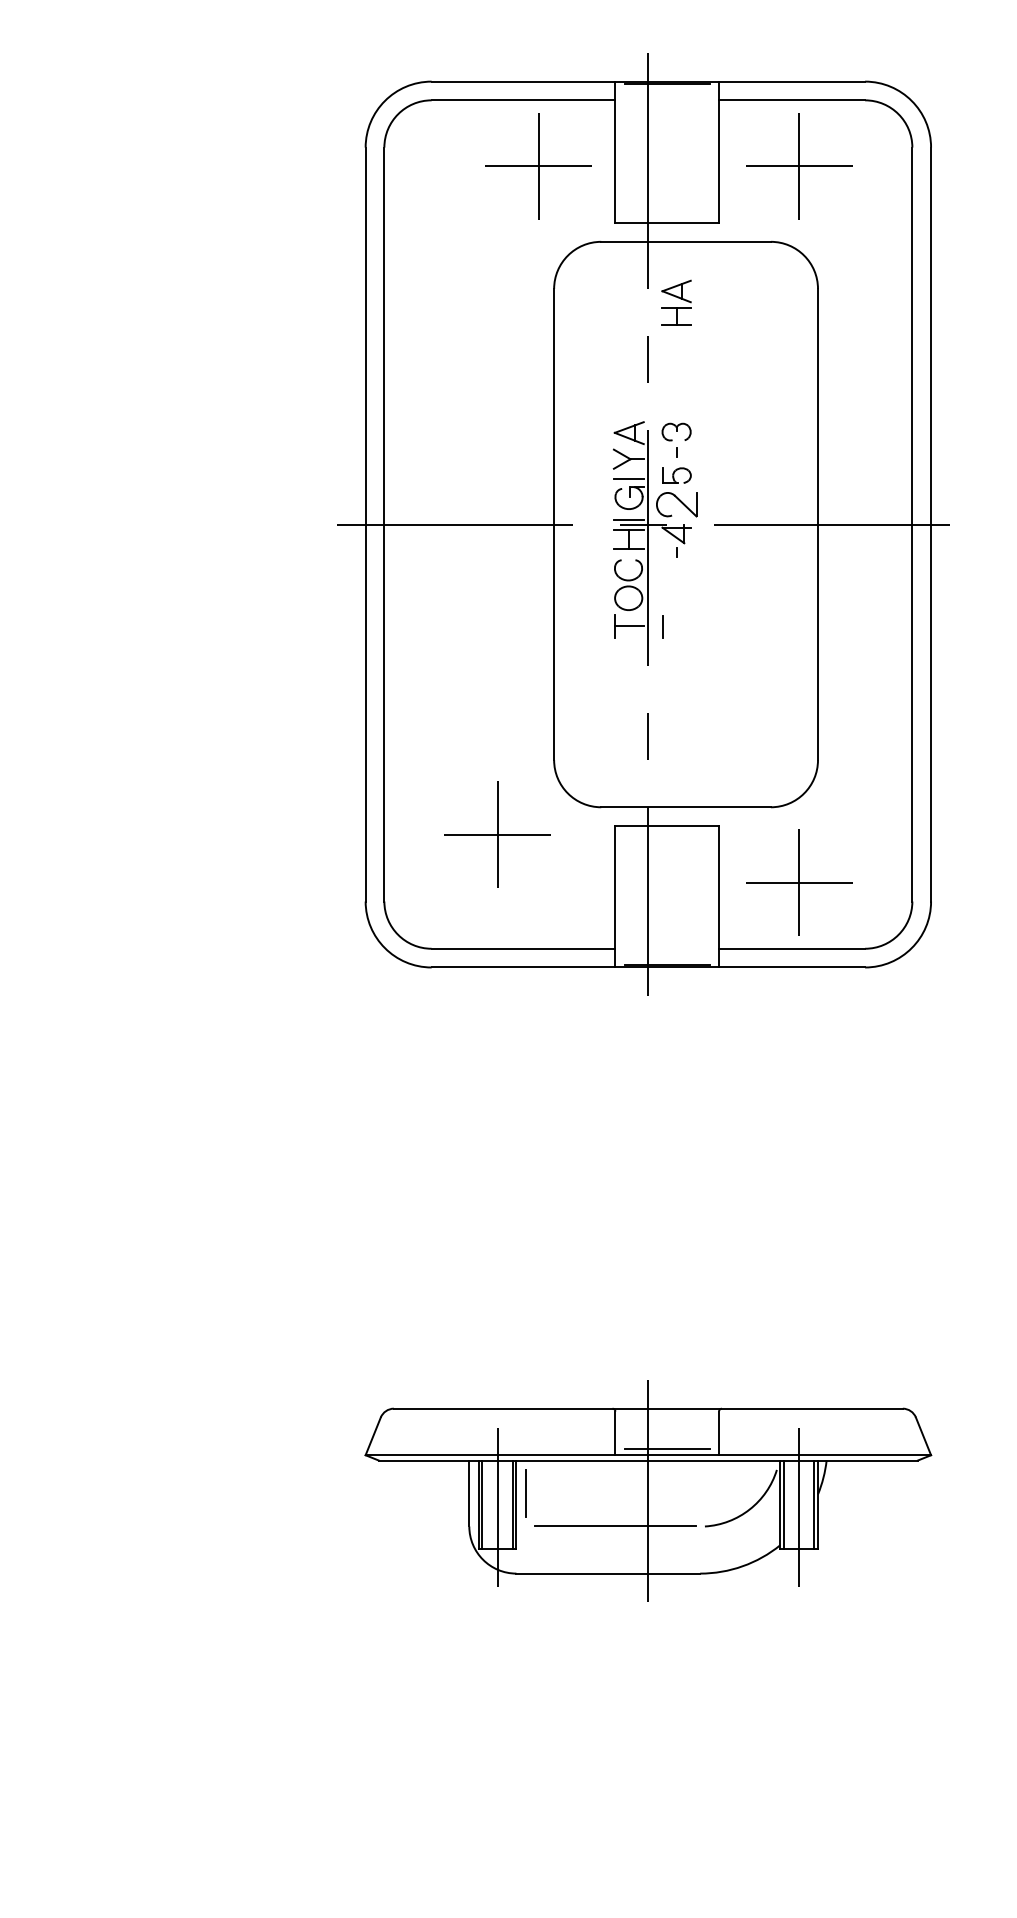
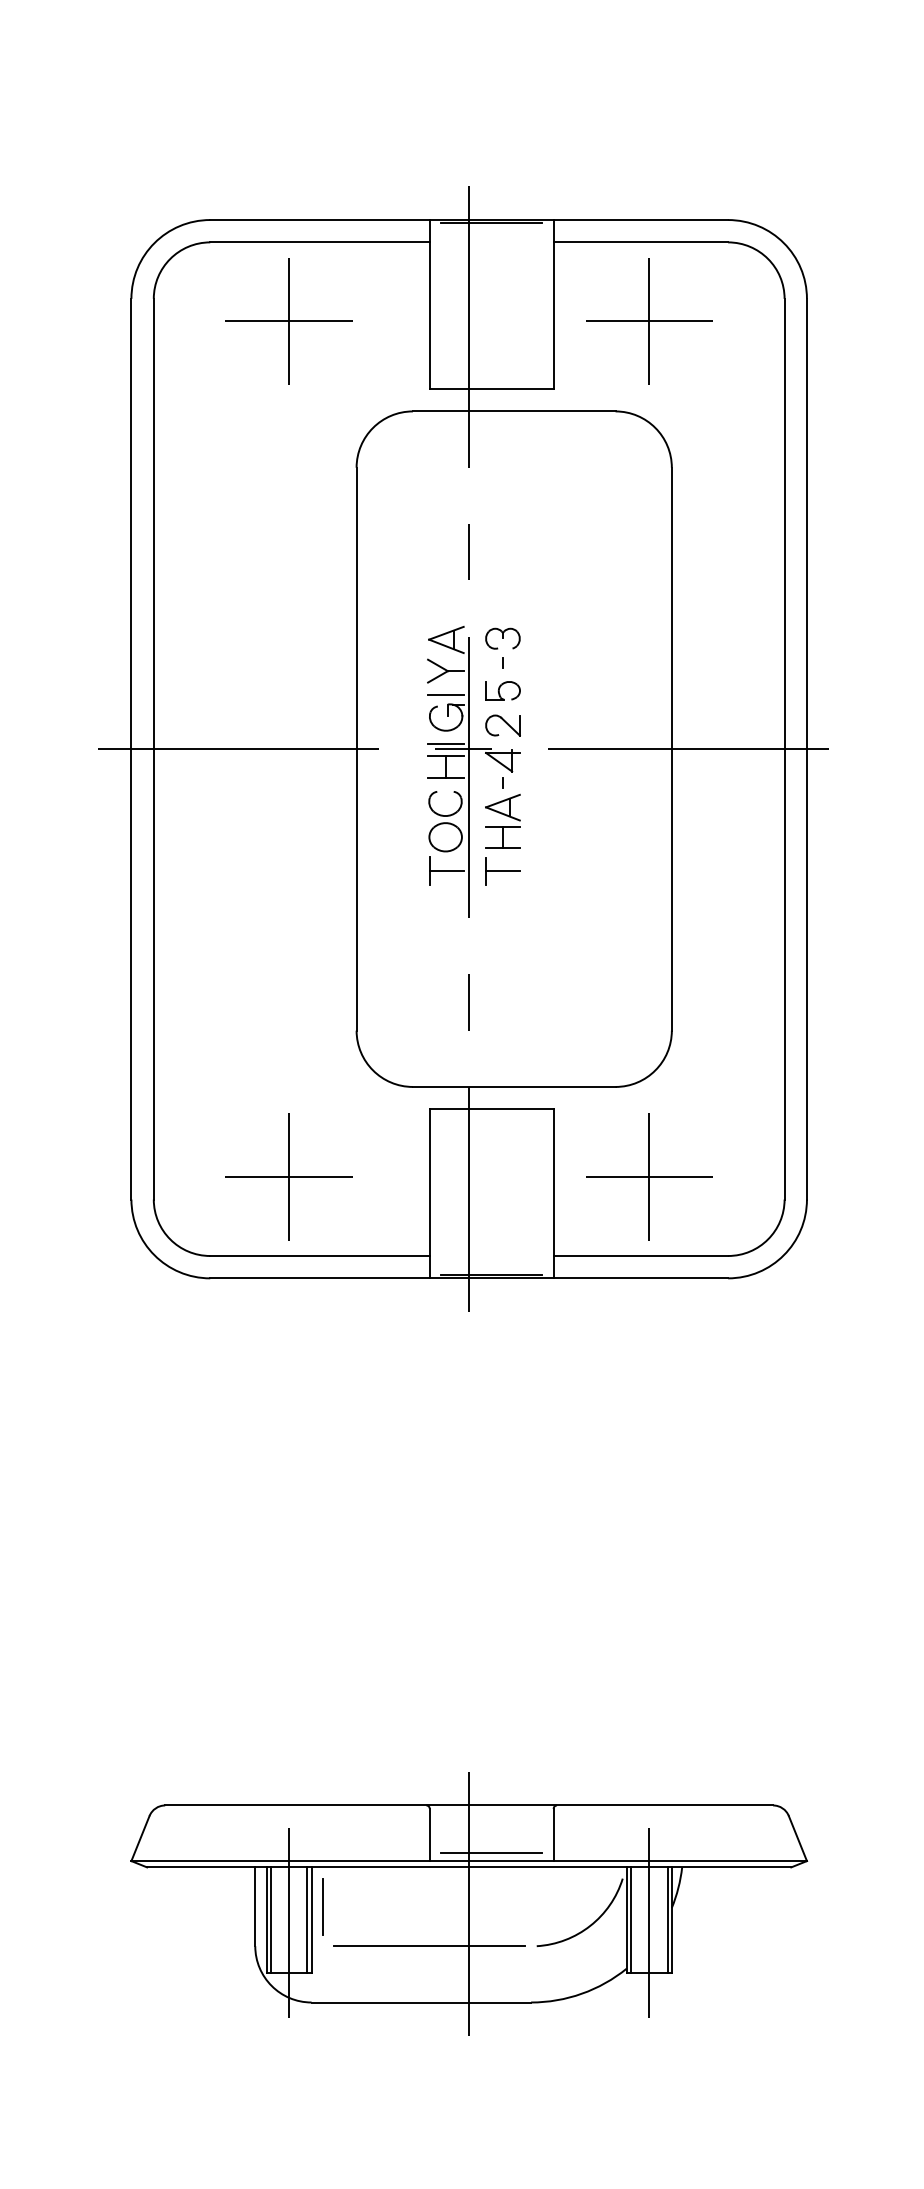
part: (538, 166) -> (288, 321), moved
part: (676, 302) -> (502, 820), moved
part: (676, 504) -> (502, 725), size x0.71
line: (676, 626) -> (502, 870), added
part: (497, 834) -> (288, 1176), moved

